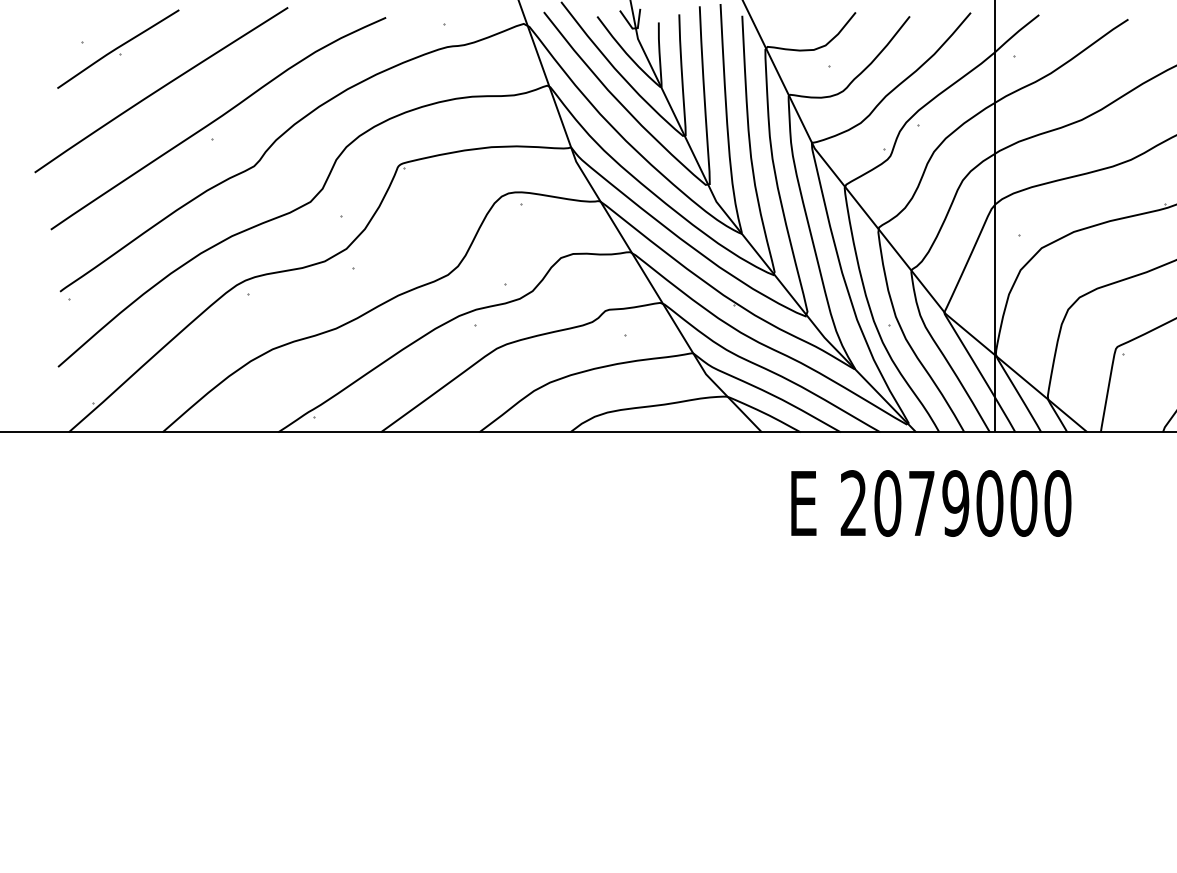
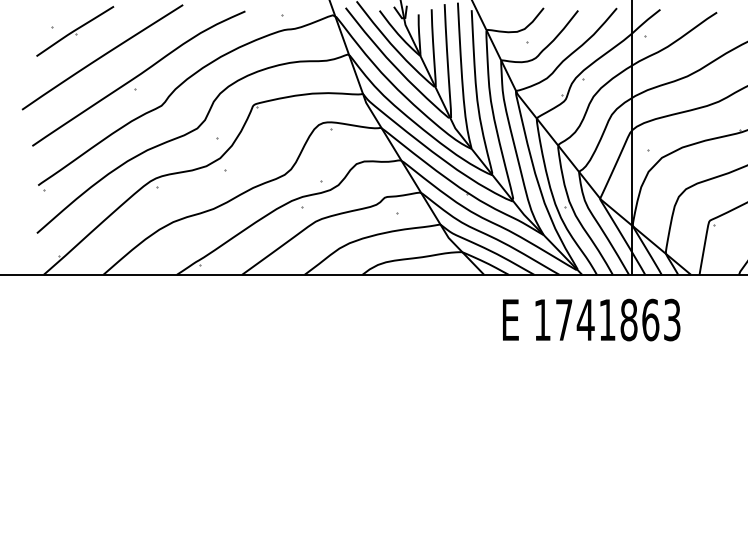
text: (955, 502) -> (607, 319), 2079000 -> 1741863

